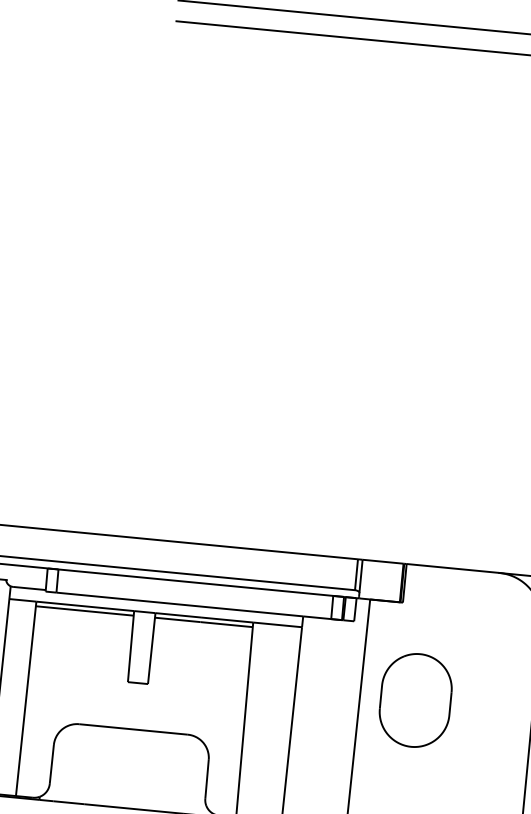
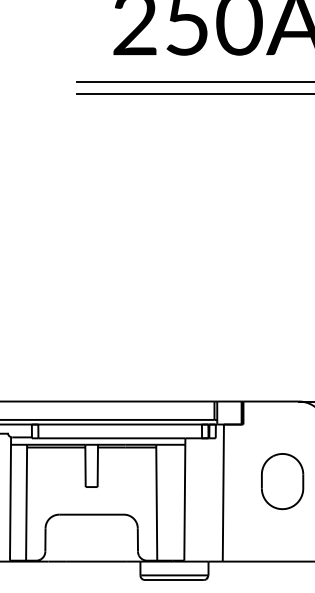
part: (415, 700) -> (282, 481), moved

